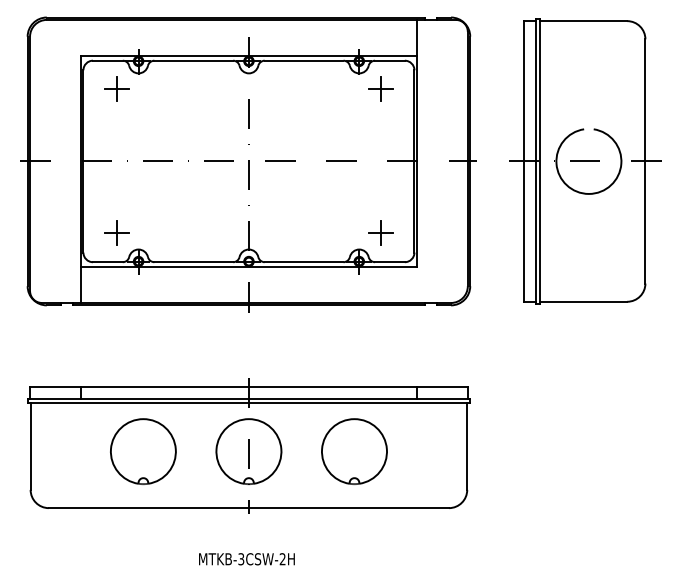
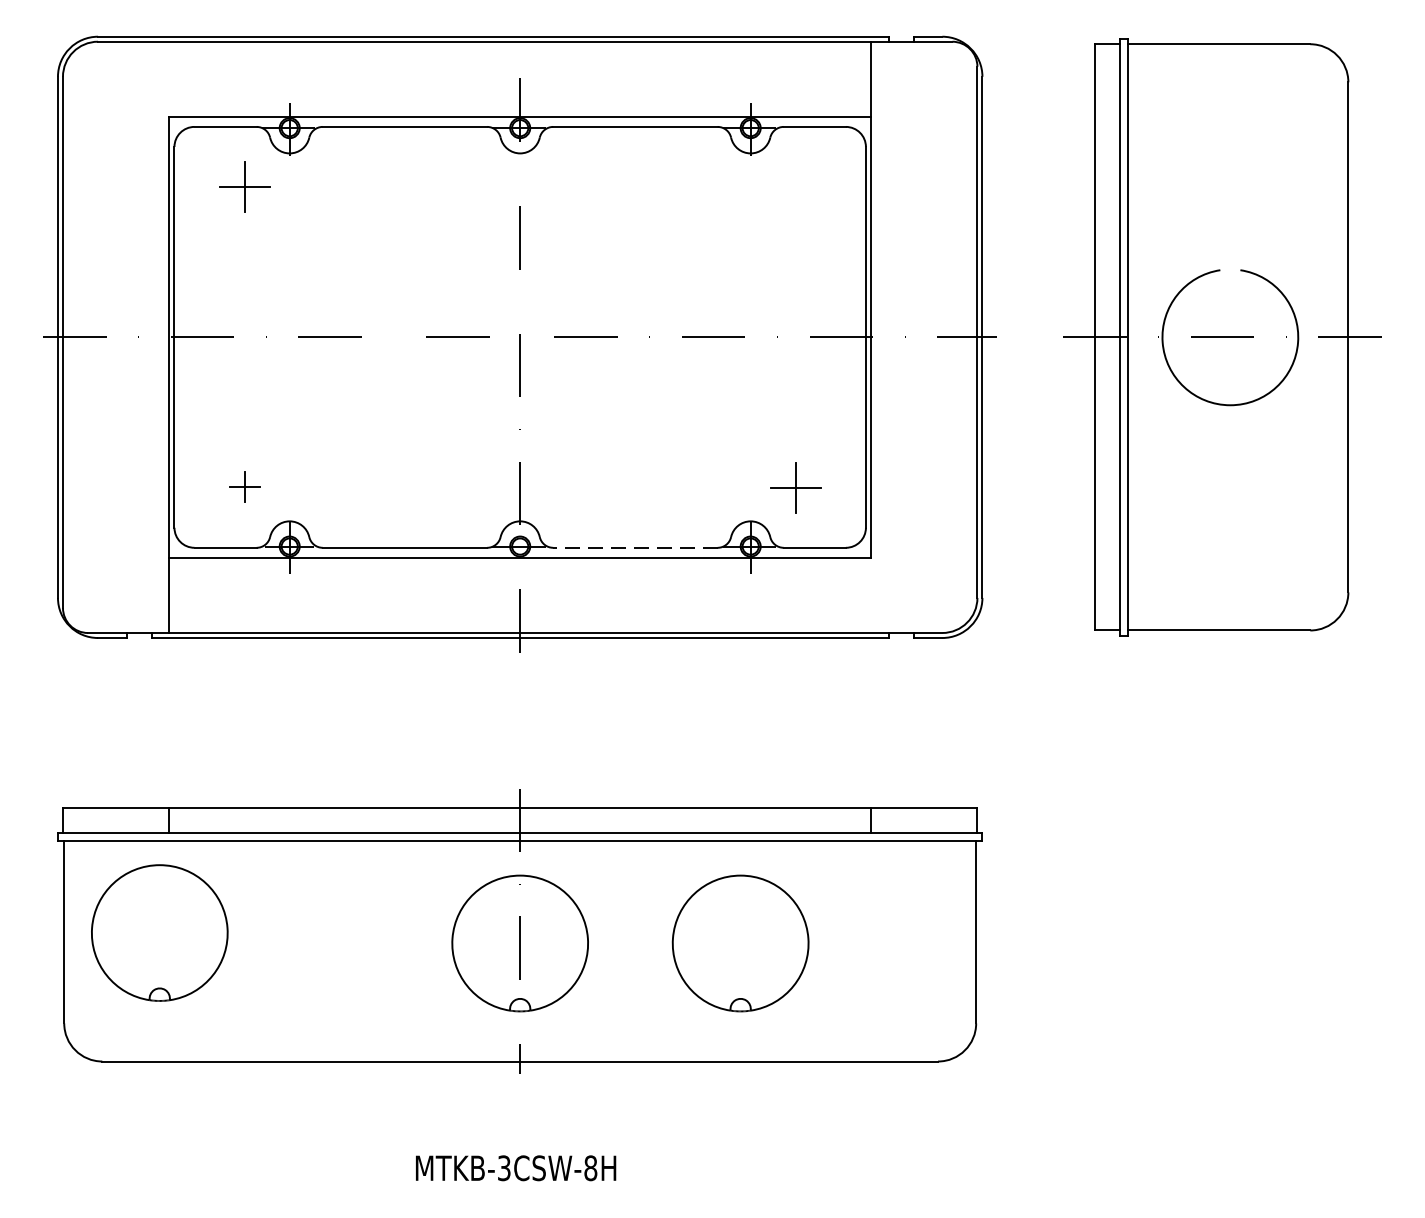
part: (380, 88) -> (795, 184), removed
part: (116, 232) -> (243, 485), size x0.6
line: (303, 262) -> (634, 548), solid -> dashed
part: (143, 451) -> (160, 932), moved
text: (282, 559) -> (590, 1168), MTKB-3CSW-2H -> MTKB-3CSW-8H

